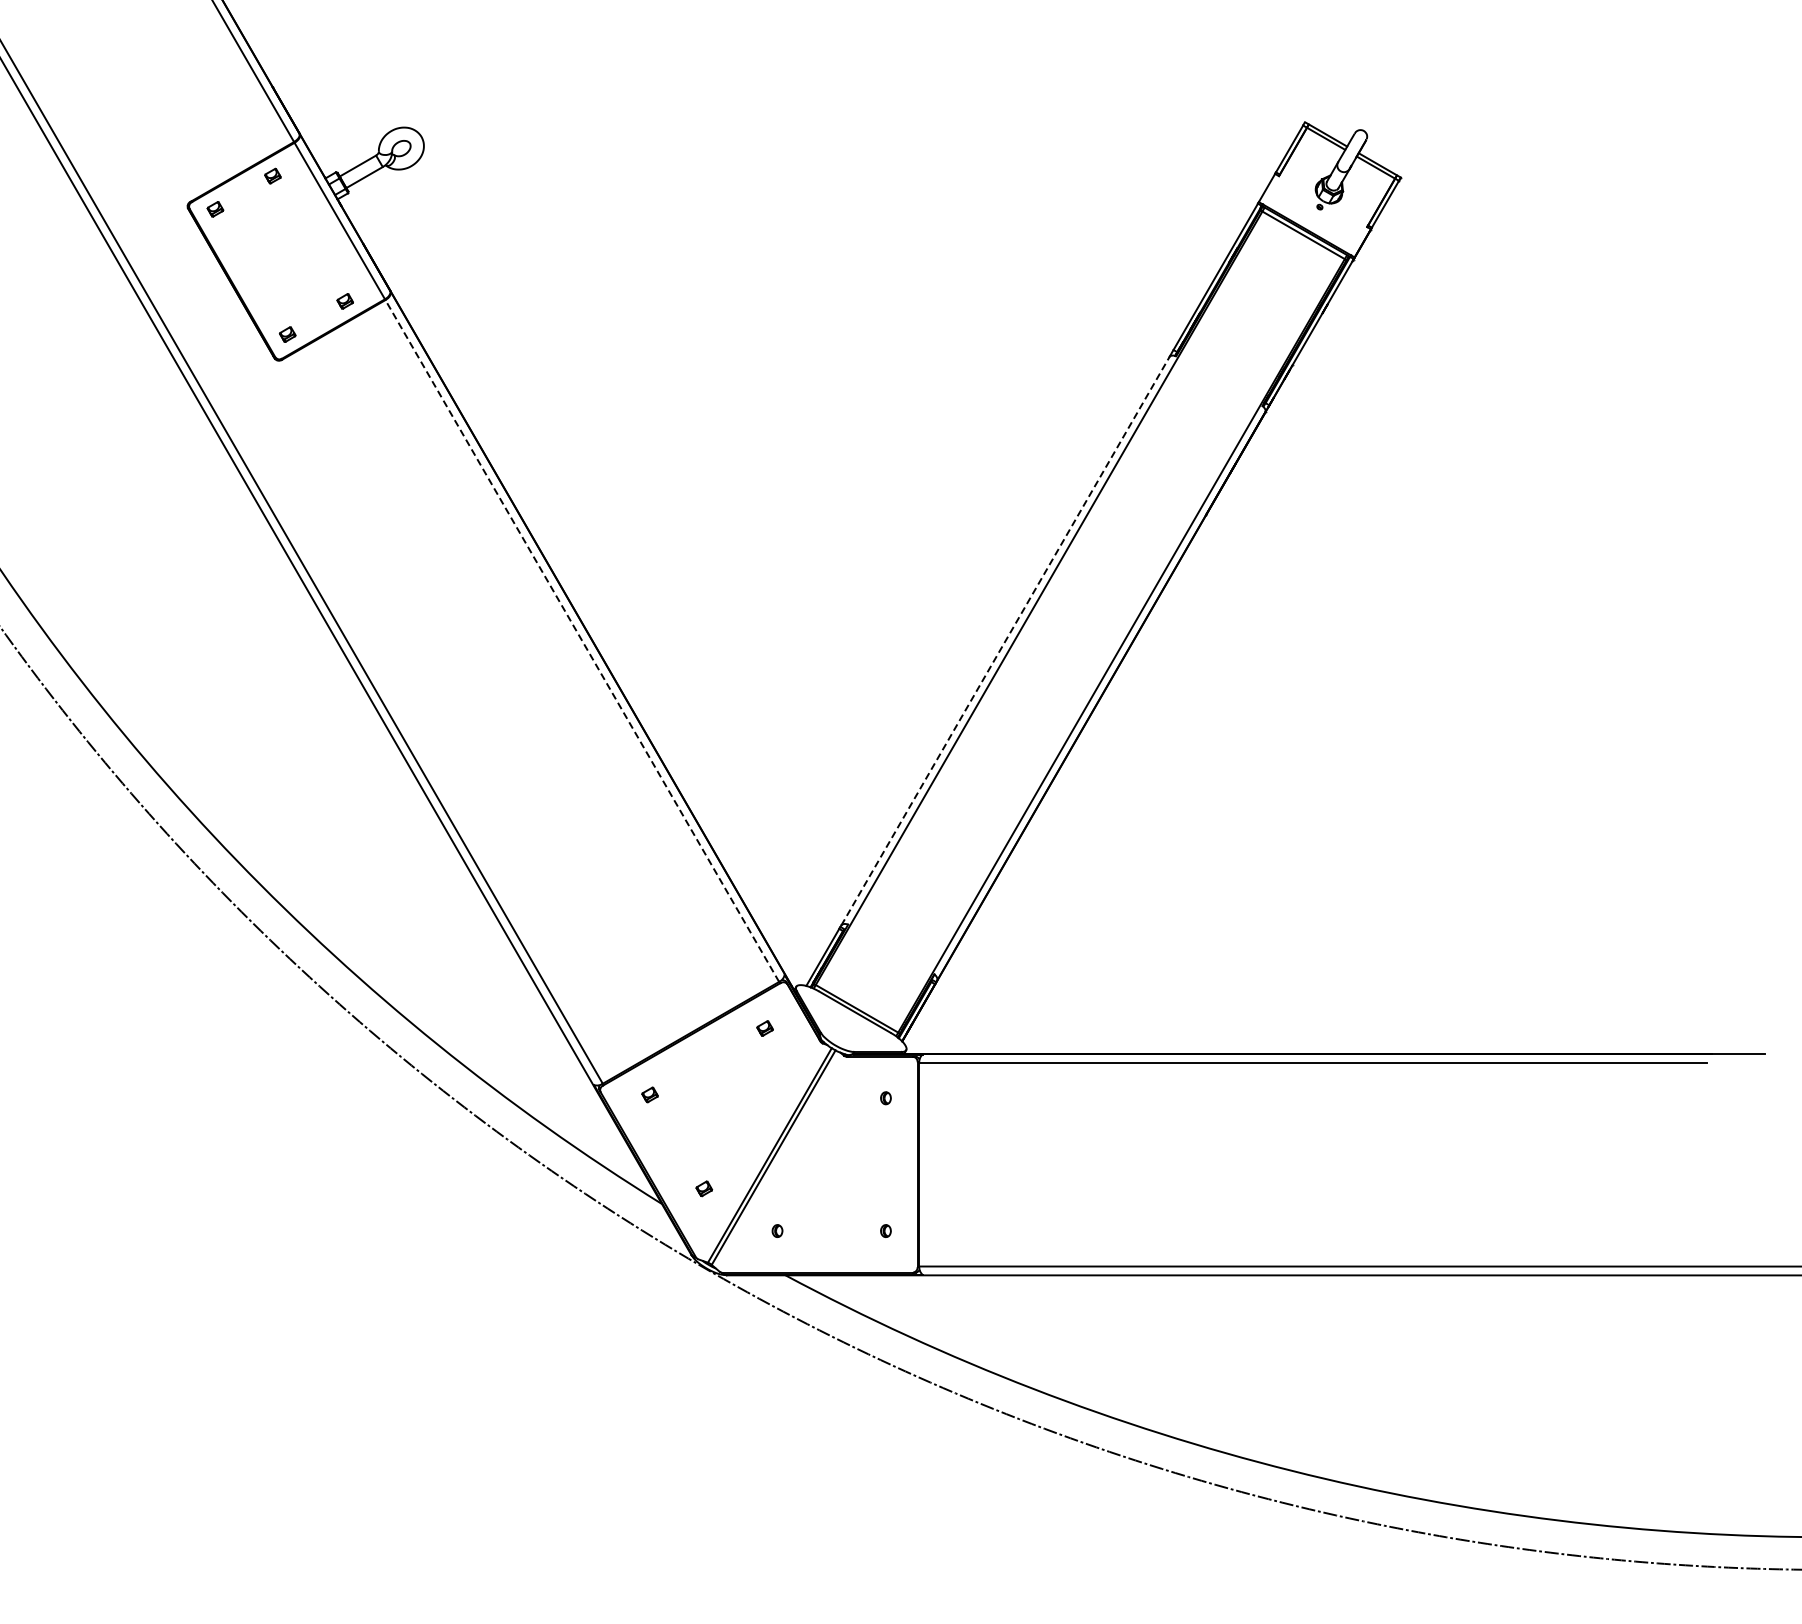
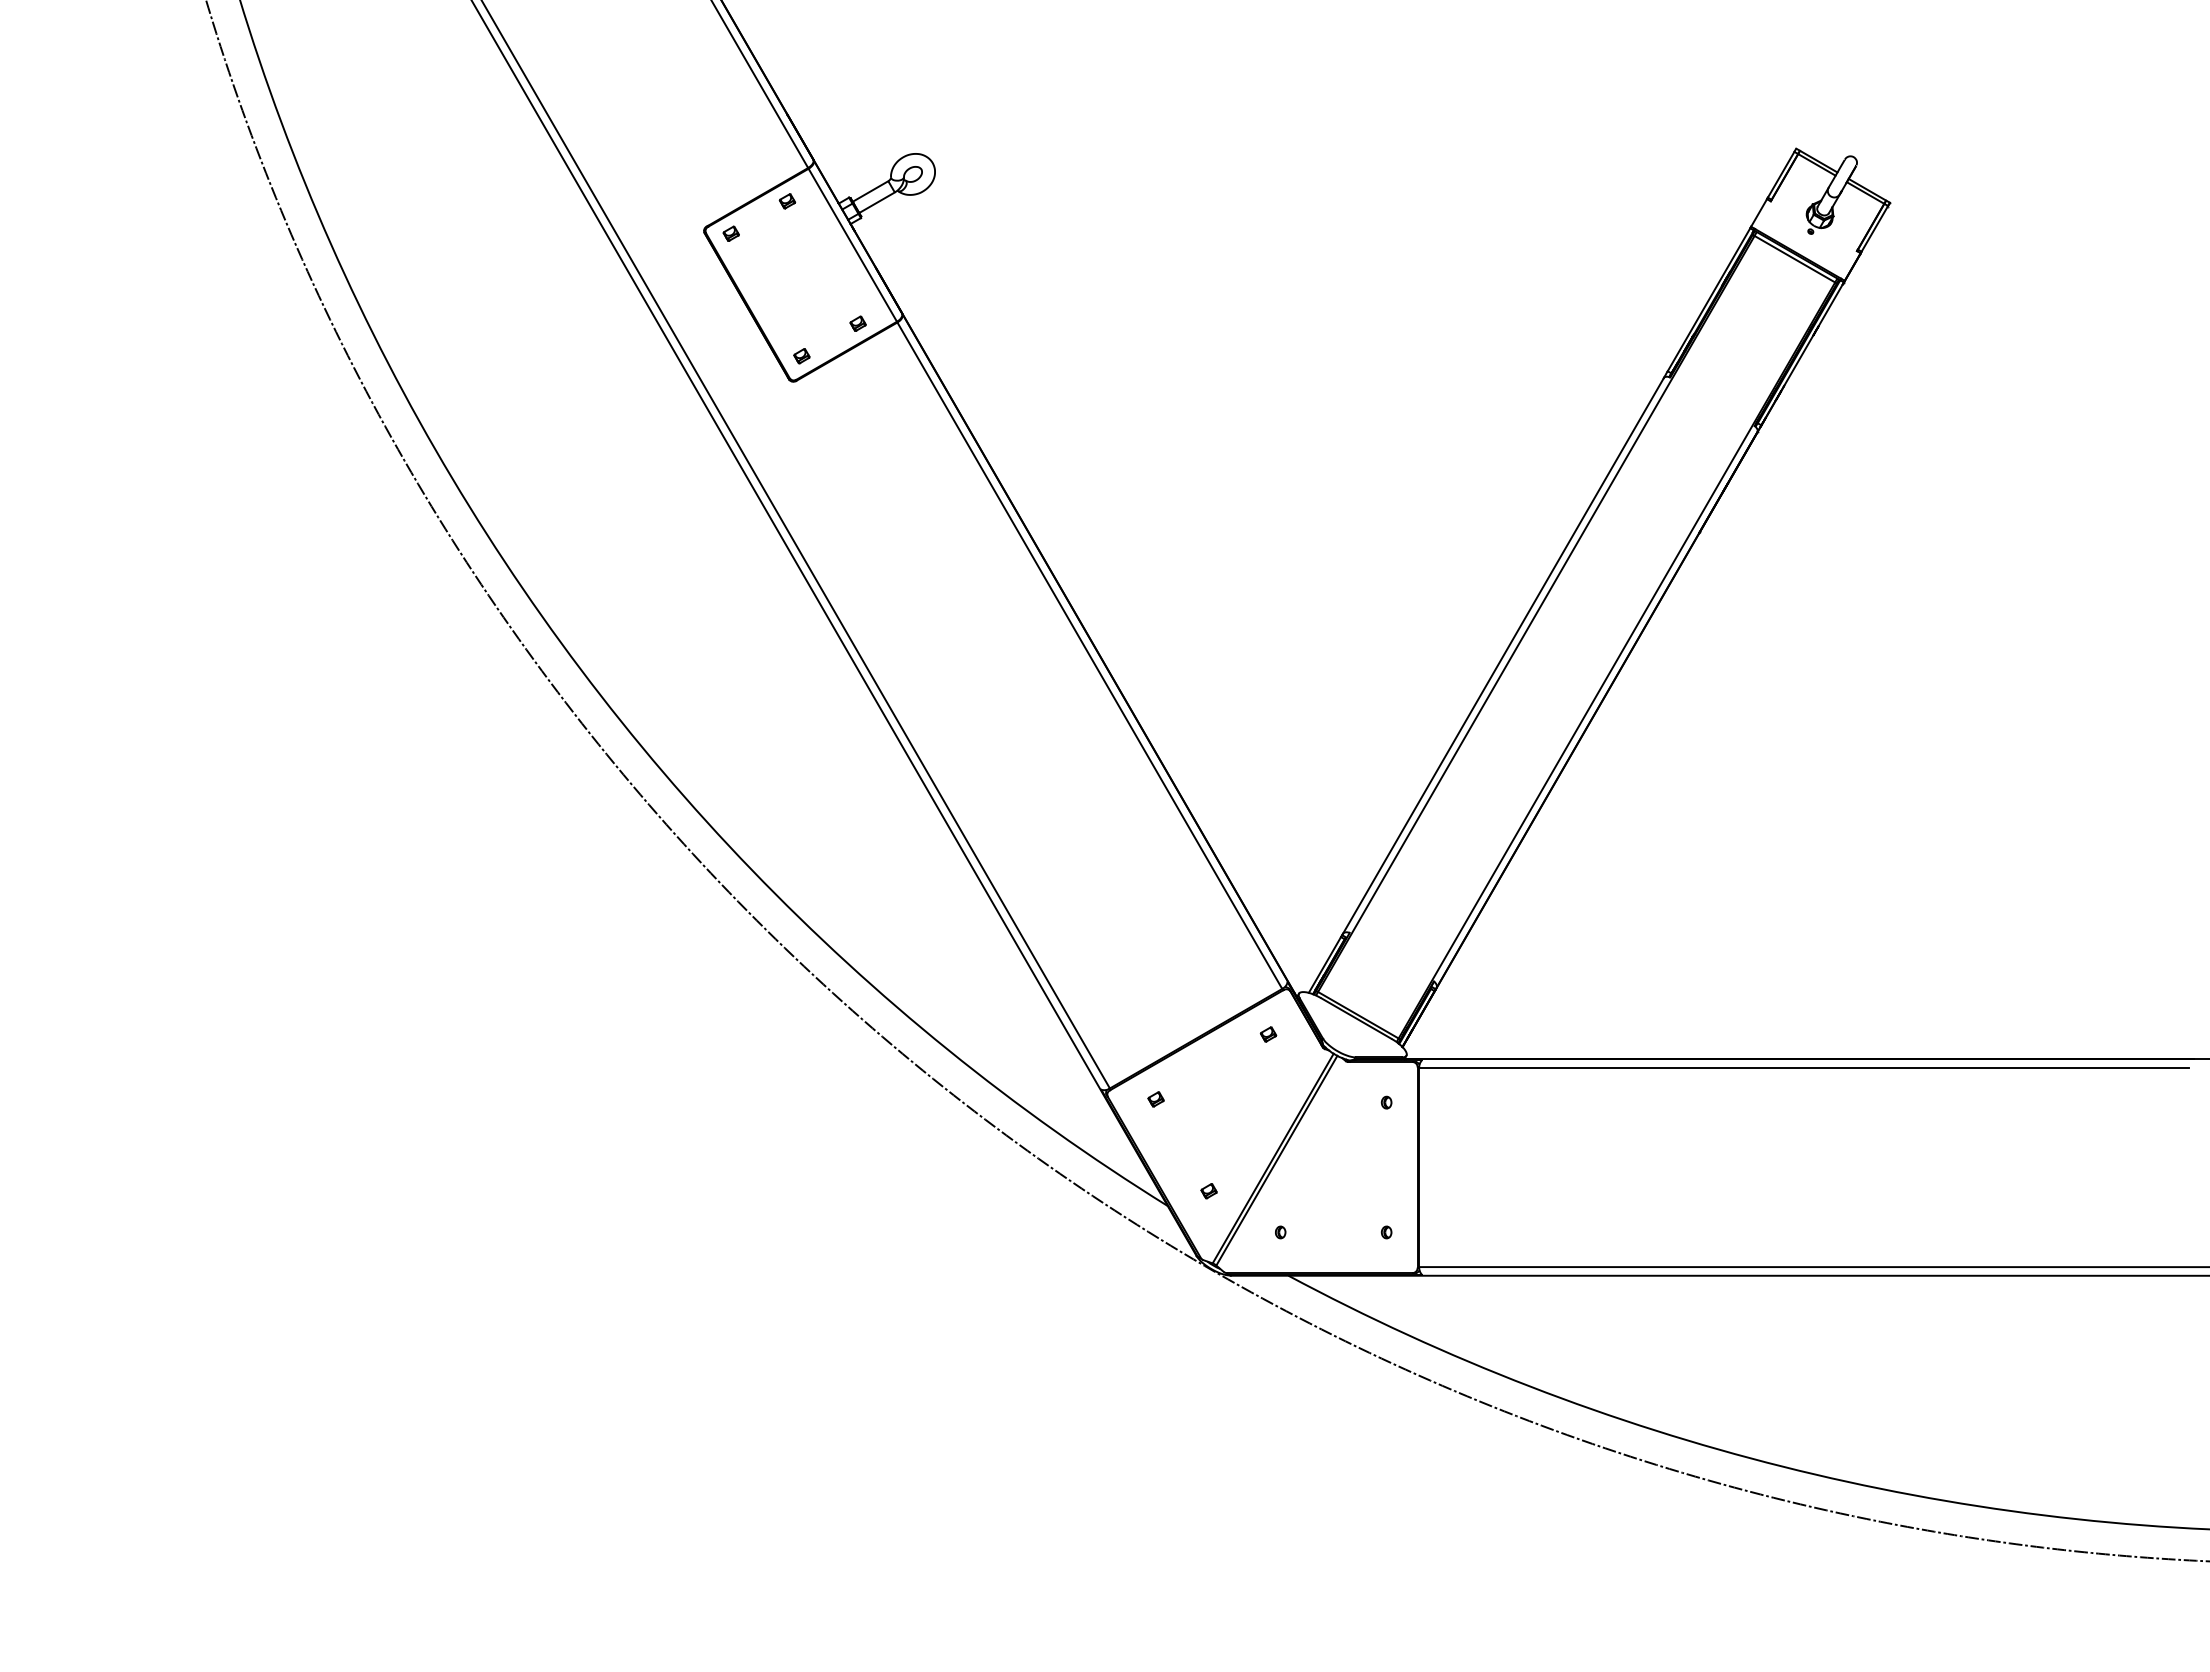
line: (581, 640) -> (1089, 655), dashed -> solid
line: (1005, 641) -> (1503, 656), dashed -> solid

